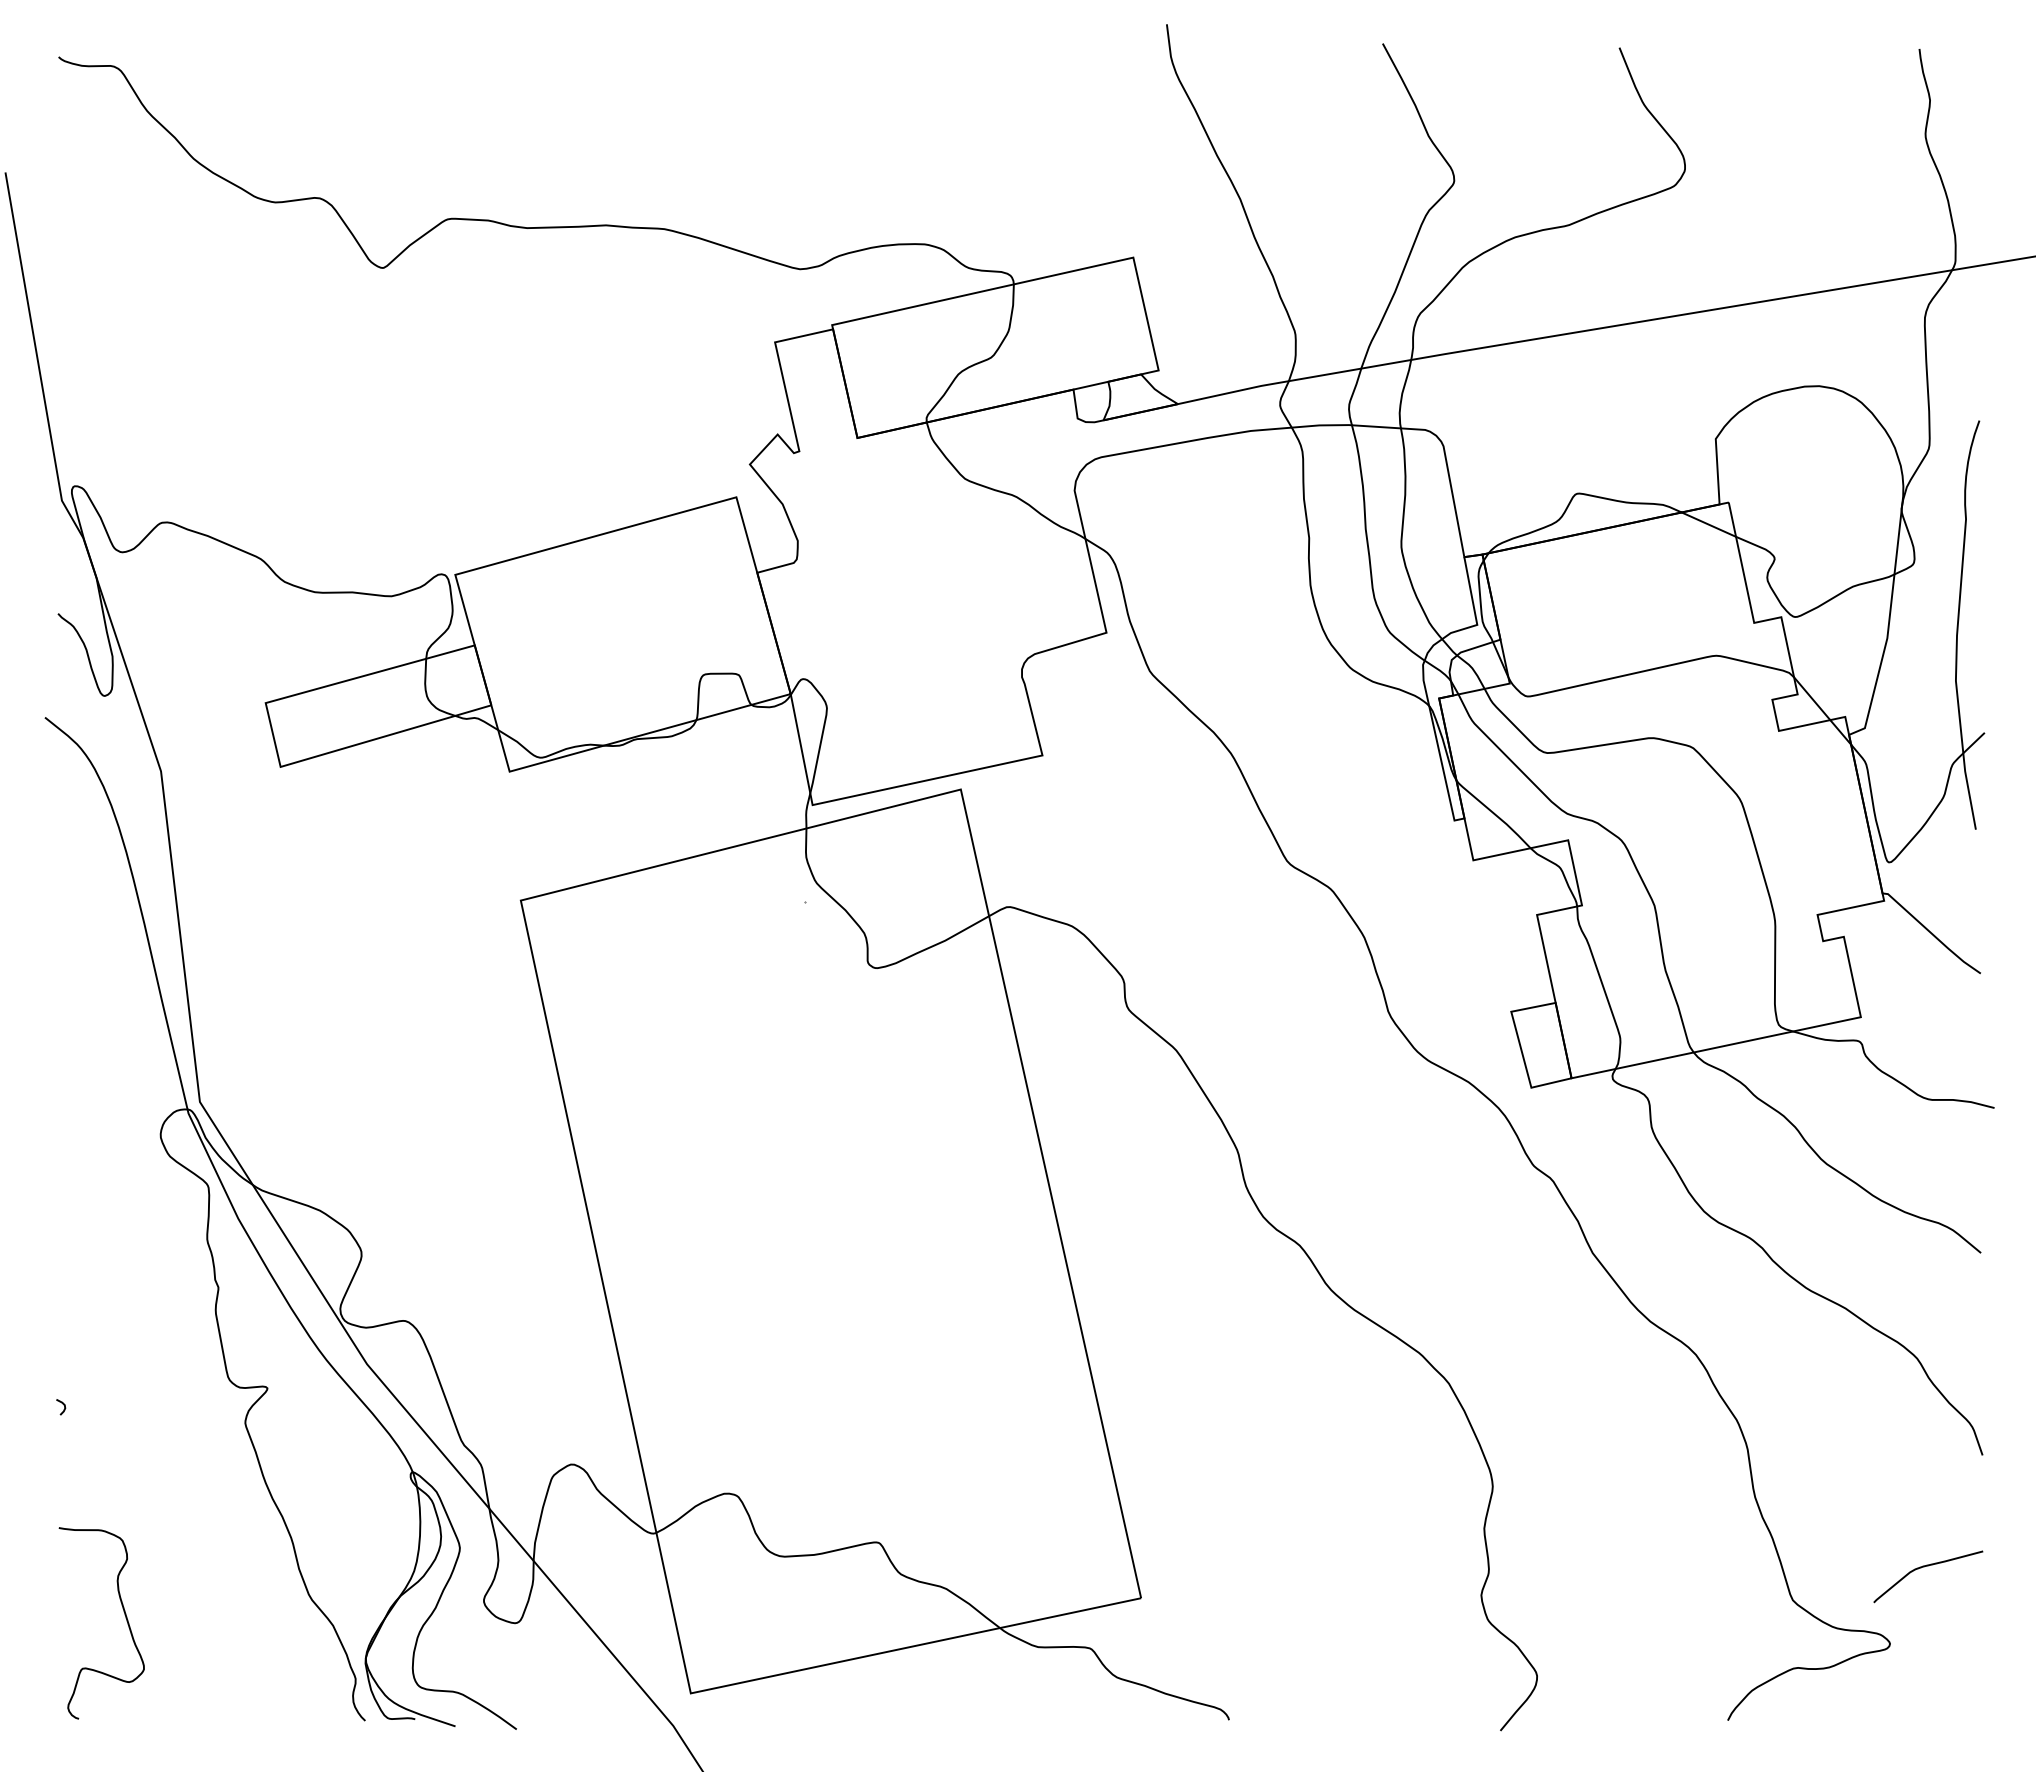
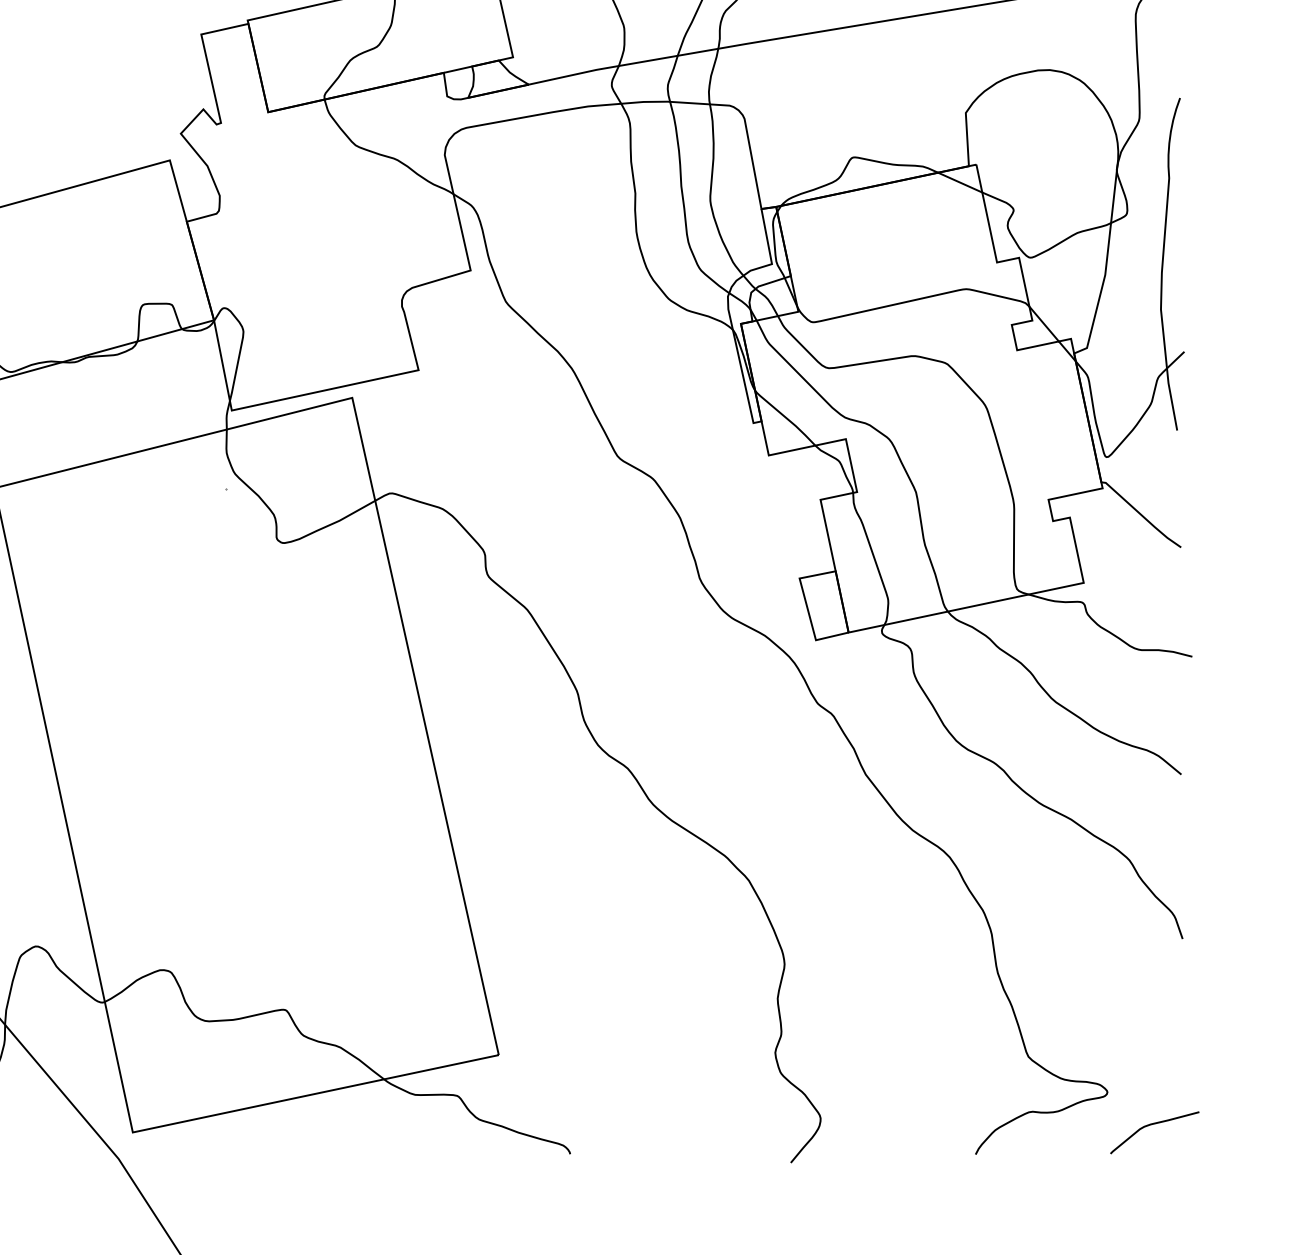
curve: (1924, 1567) -> (1151, 1125), moved

